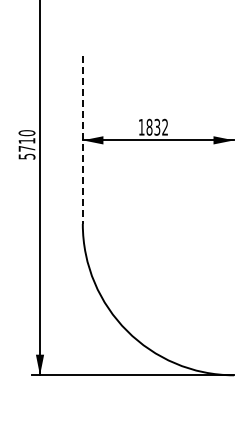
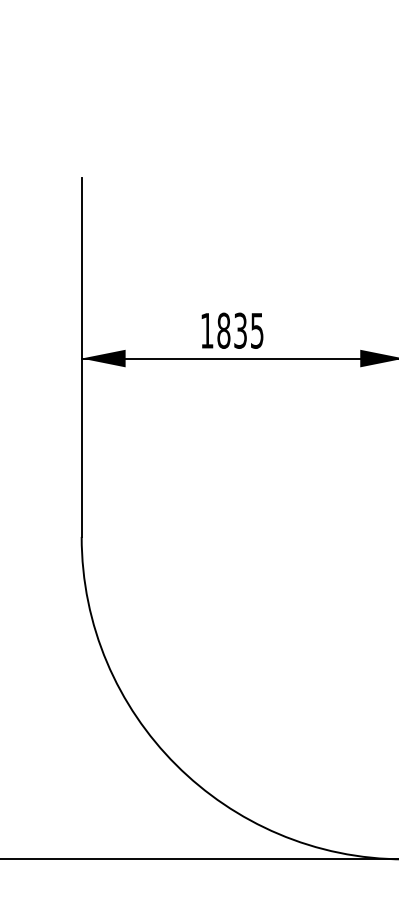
text: (164, 126) -> (255, 329), 1832 -> 1835
line: (82, 140) -> (81, 358), dashed -> solid

